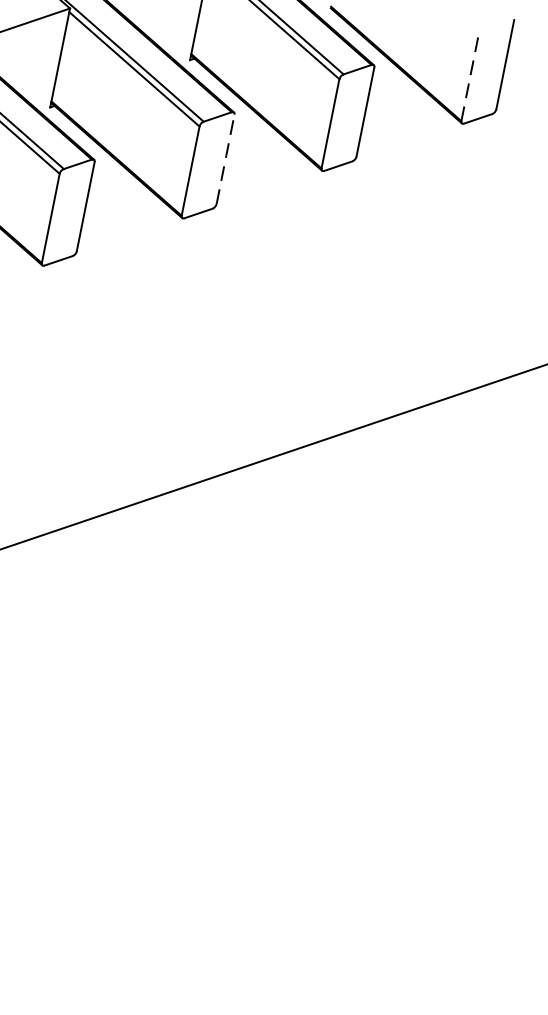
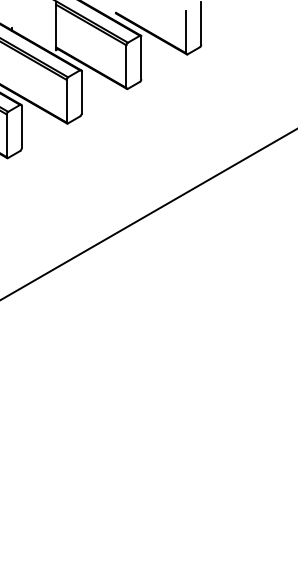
line: (470, 75) -> (186, 31), dashed -> solid
line: (225, 159) -> (81, 92), dashed -> solid

